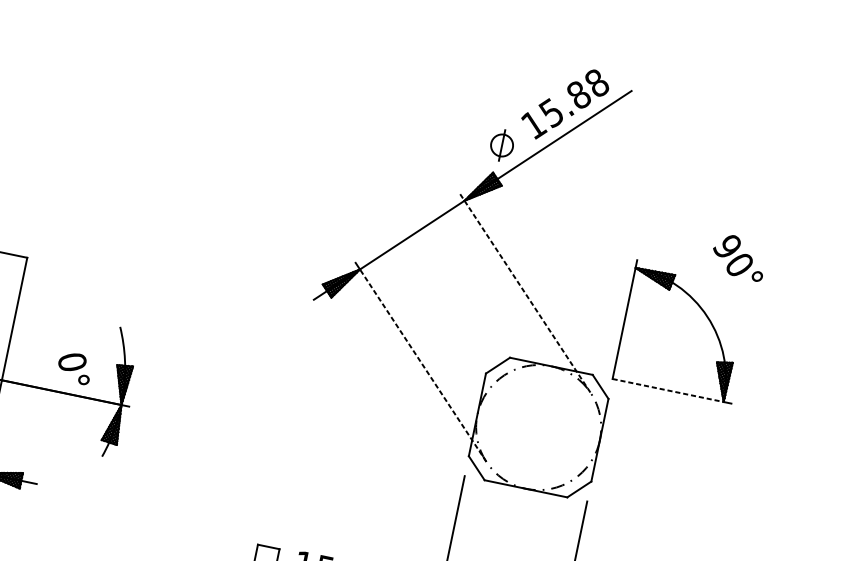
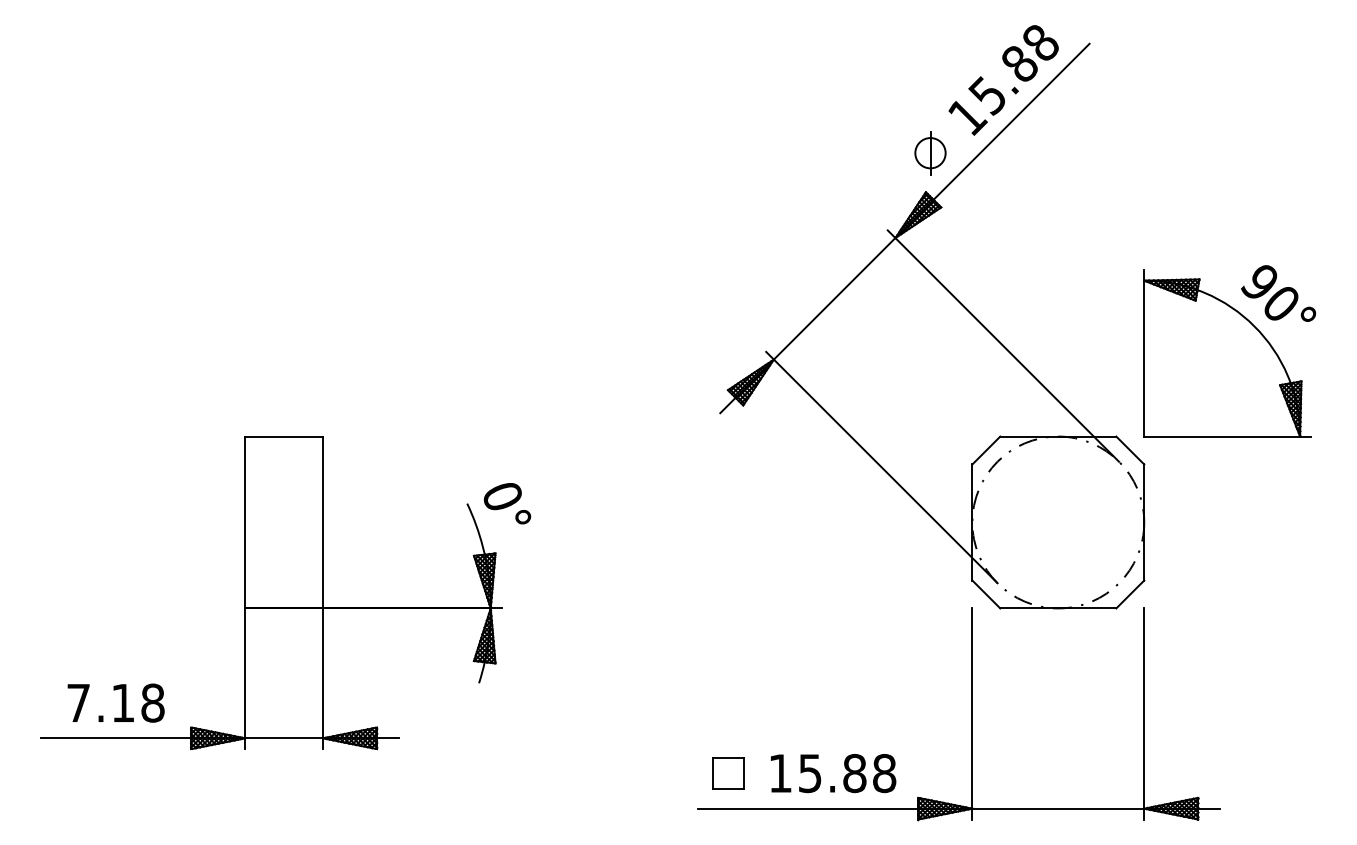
text: (739, 257) -> (1278, 293), moved
line: (525, 294) -> (1003, 346), dashed -> solid
line: (423, 365) -> (885, 471), dashed -> solid
text: (74, 367) -> (507, 503), moved
line: (668, 390) -> (1222, 436), dashed -> solid

